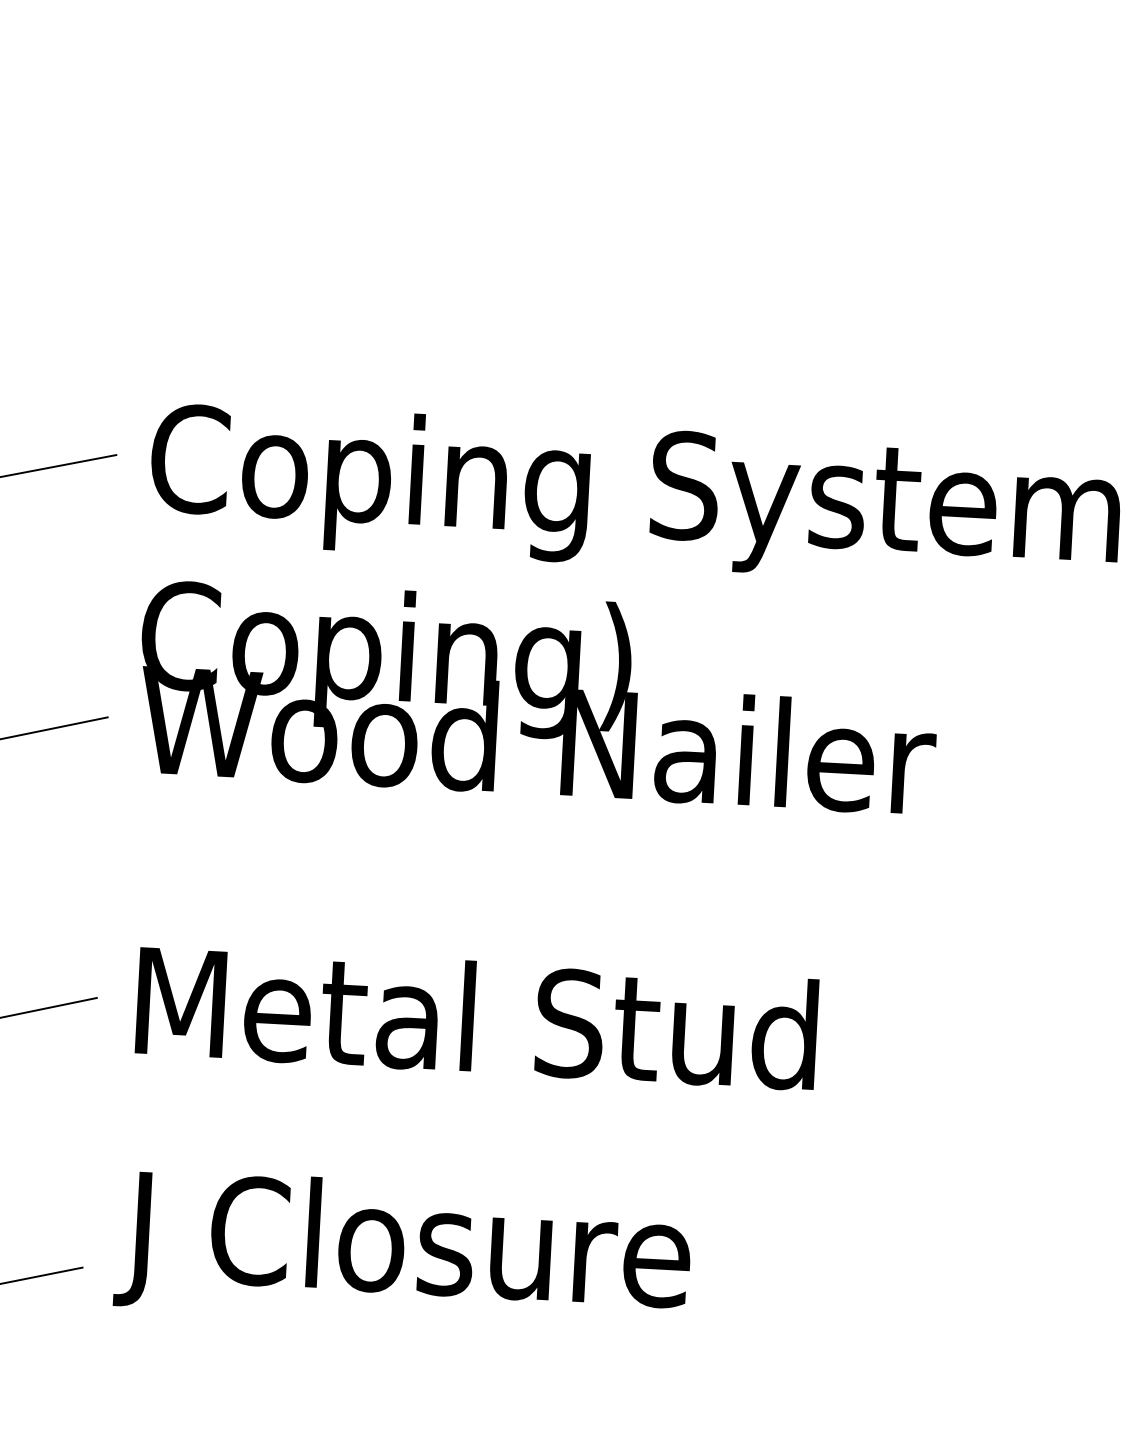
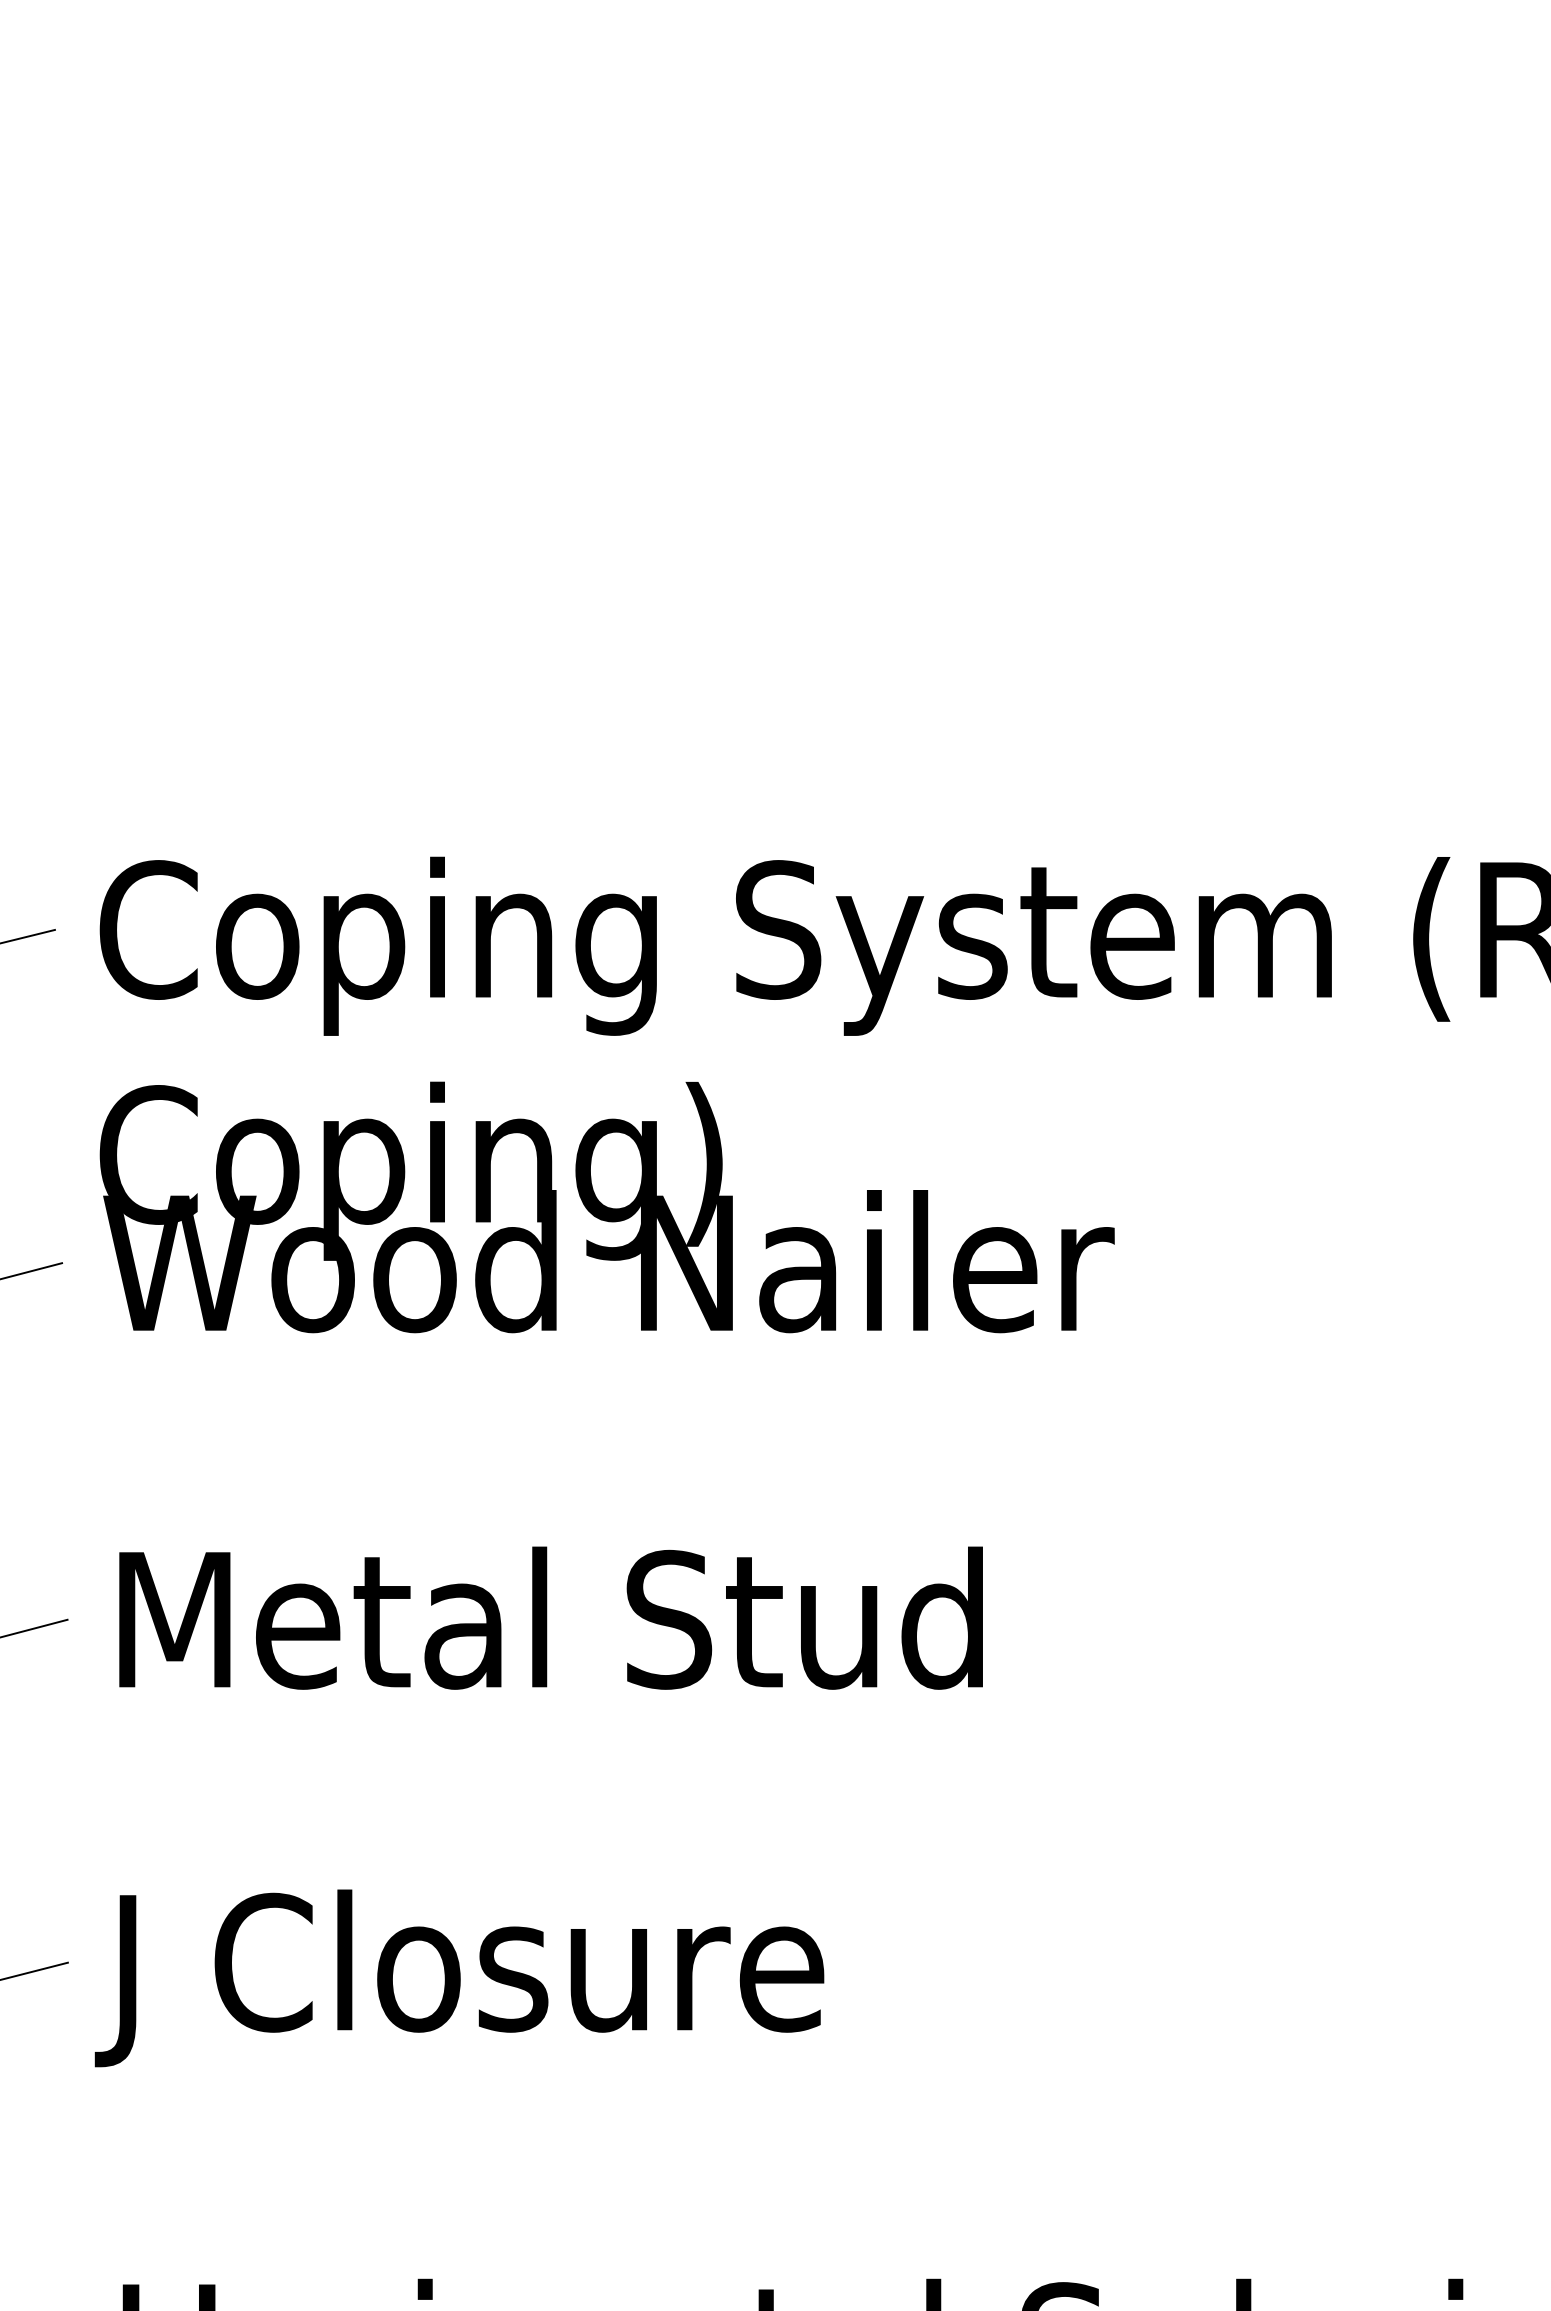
text: (403, 1251) -> (459, 1978), moved

